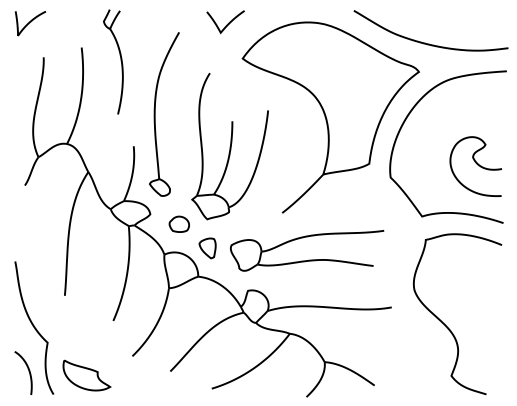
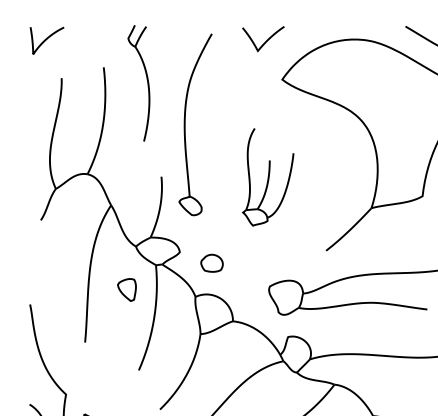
part: (155, 114) -> (185, 124), moved
part: (229, 146) -> (267, 177), size x0.6
part: (207, 248) -> (126, 290), moved

